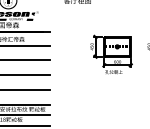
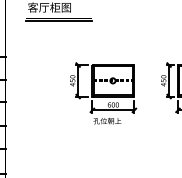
line: (82, 9) -> (57, 21), added

